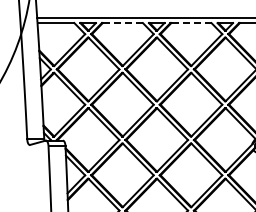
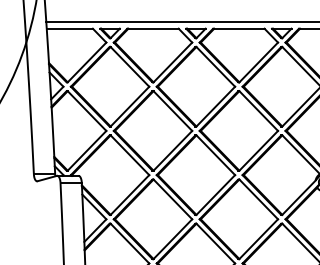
line: (122, 23) -> (153, 29), dashed -> solid
line: (190, 23) -> (238, 29), dashed -> solid

